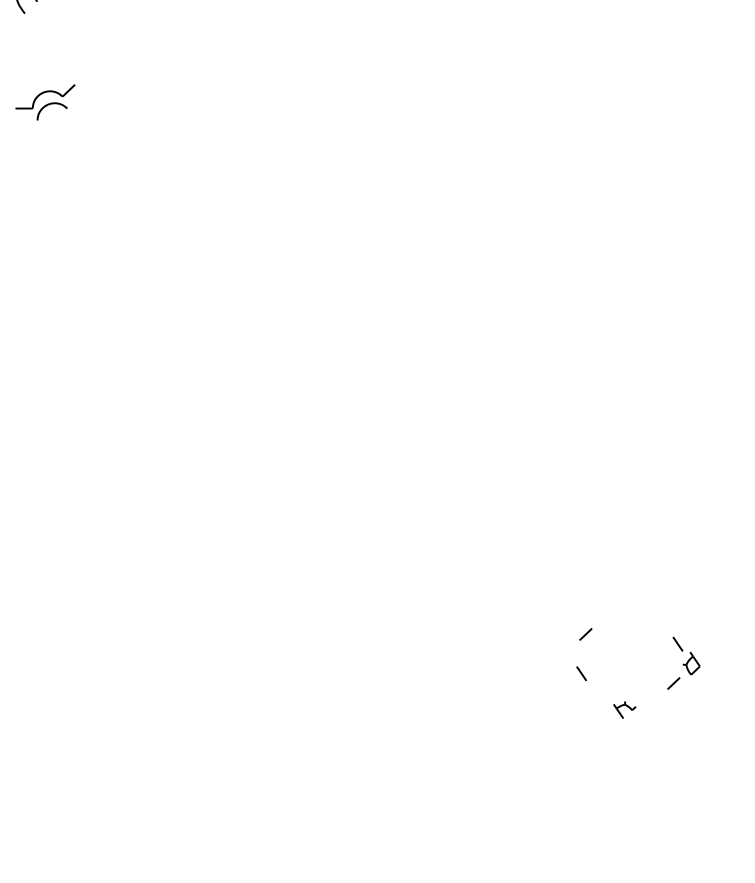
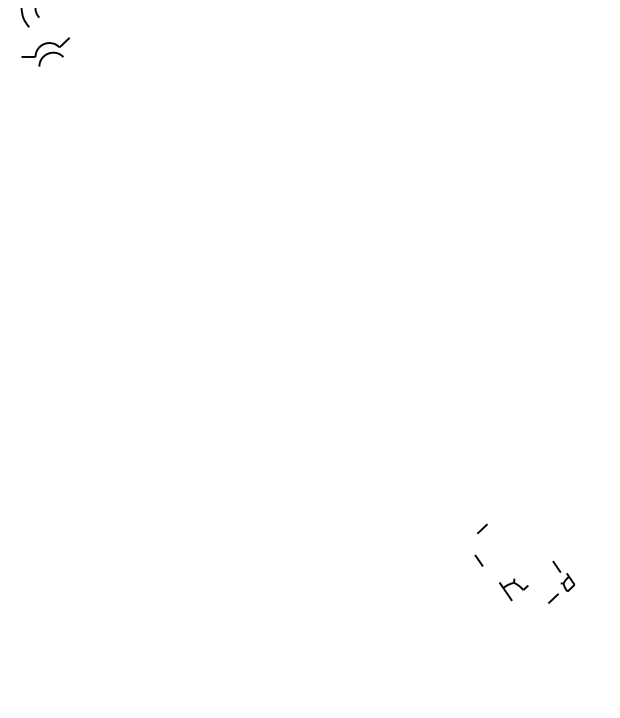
part: (45, 101) -> (45, 51), moved
part: (683, 662) -> (561, 581), moved
part: (624, 710) -> (513, 590), size x1.6

